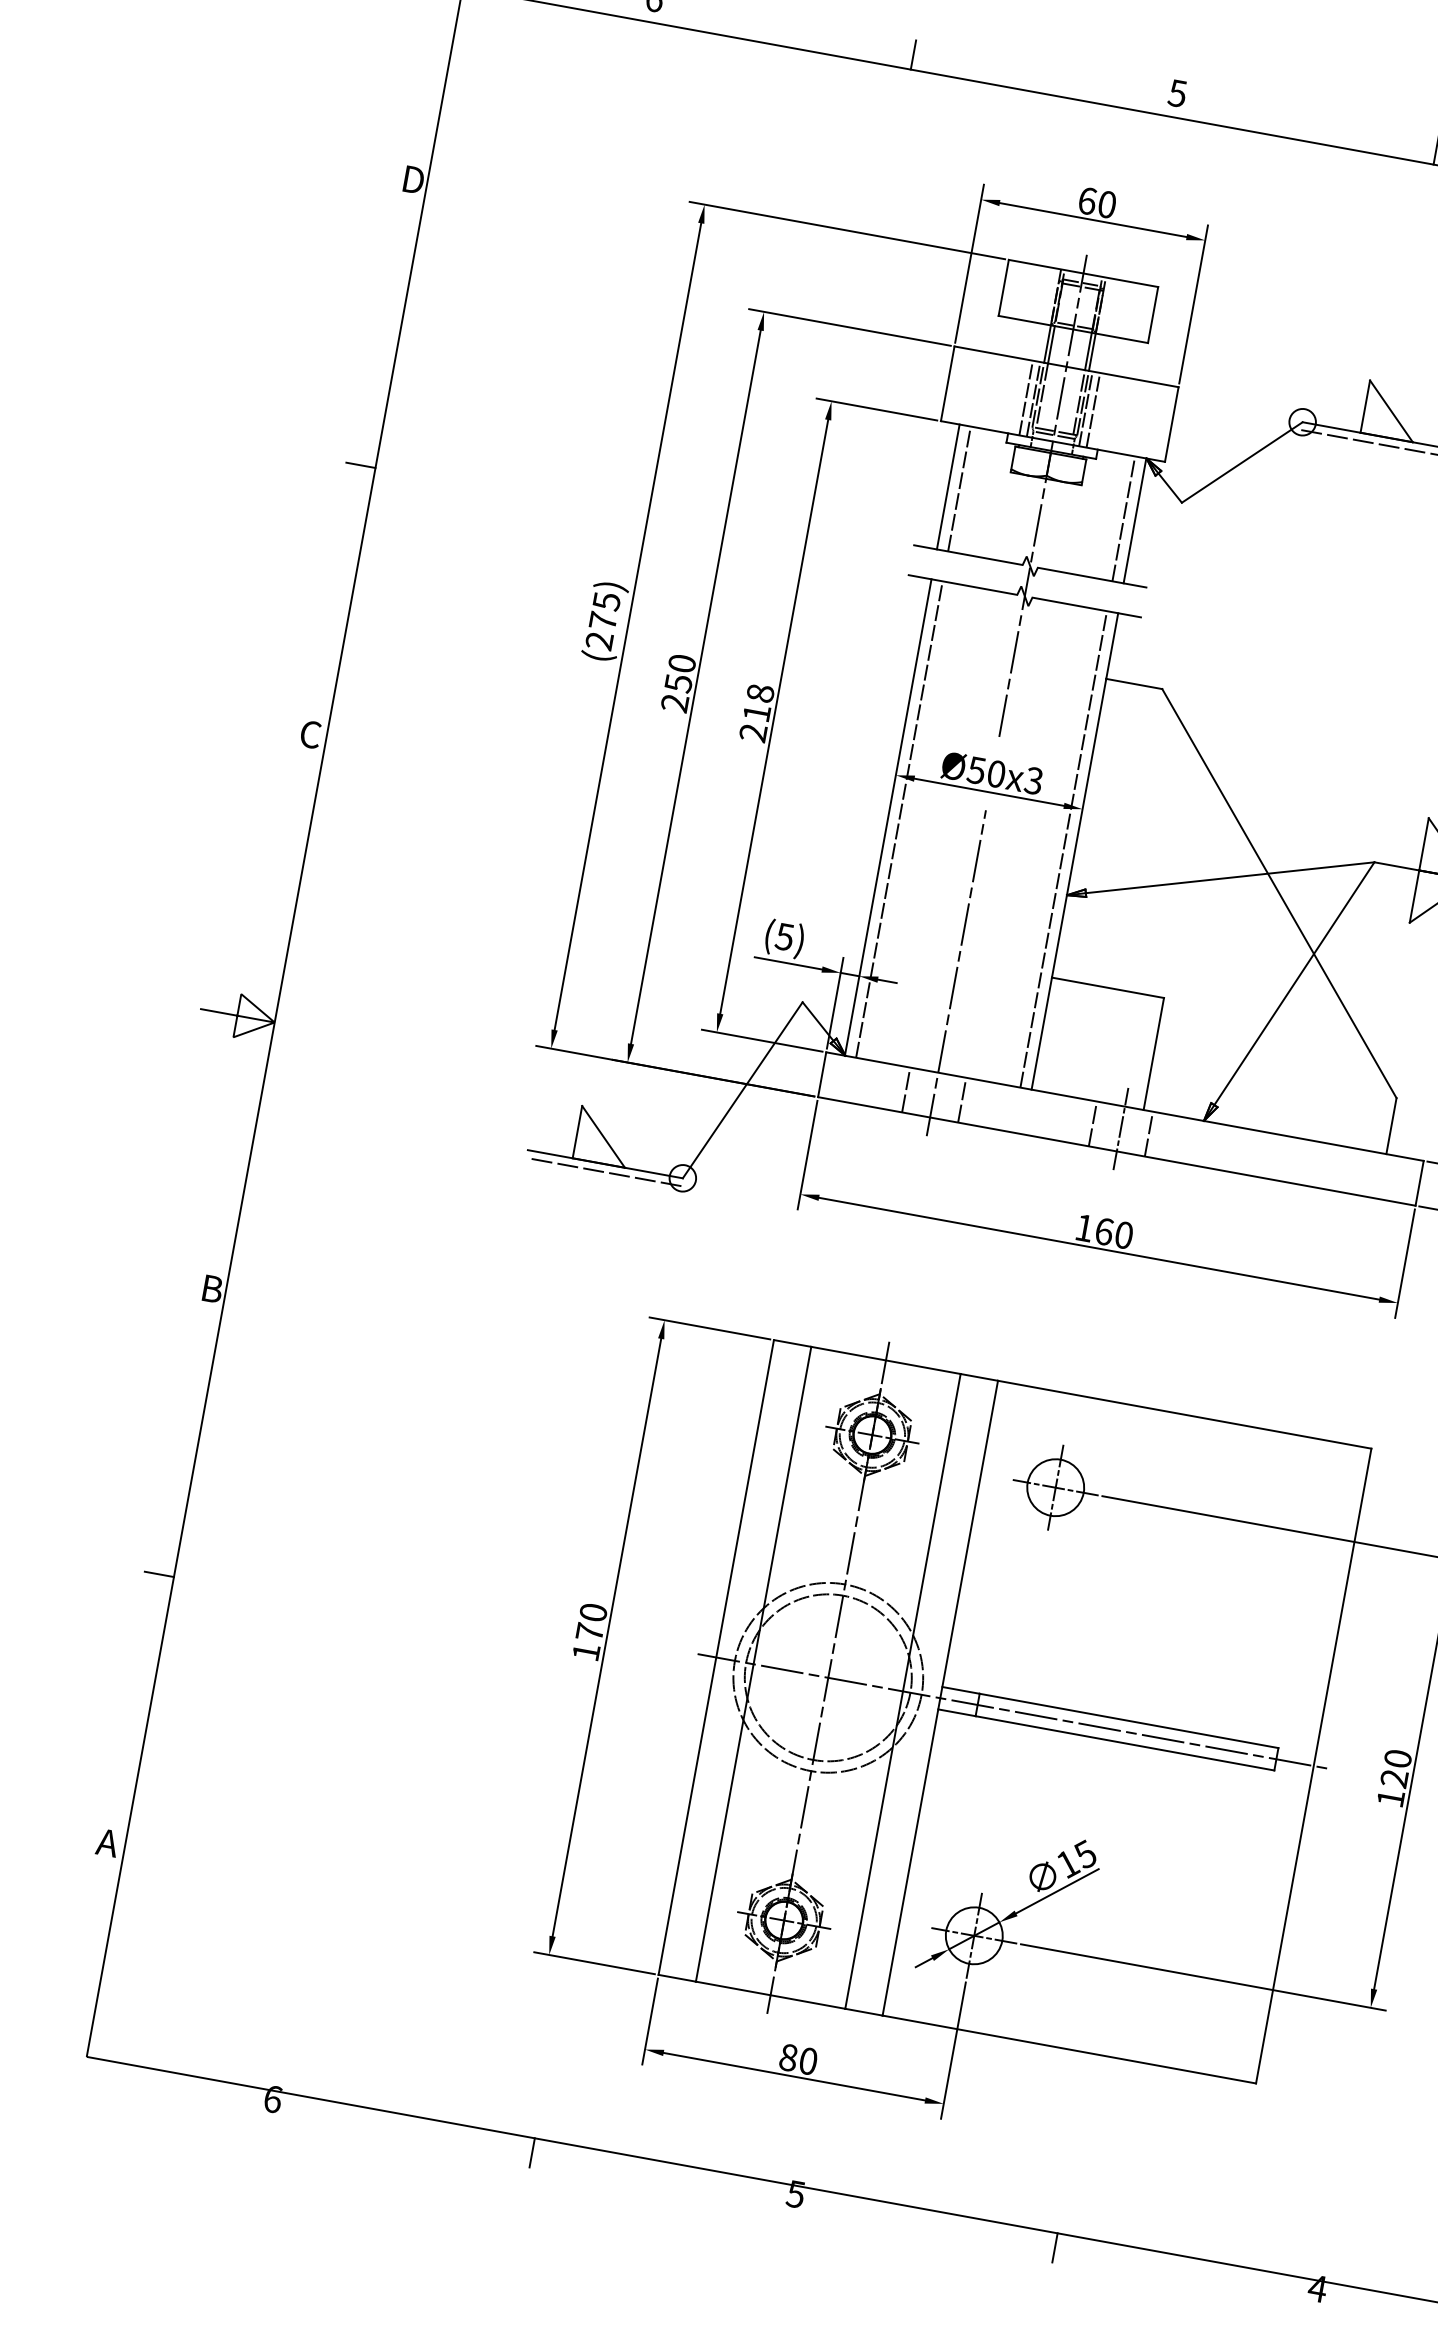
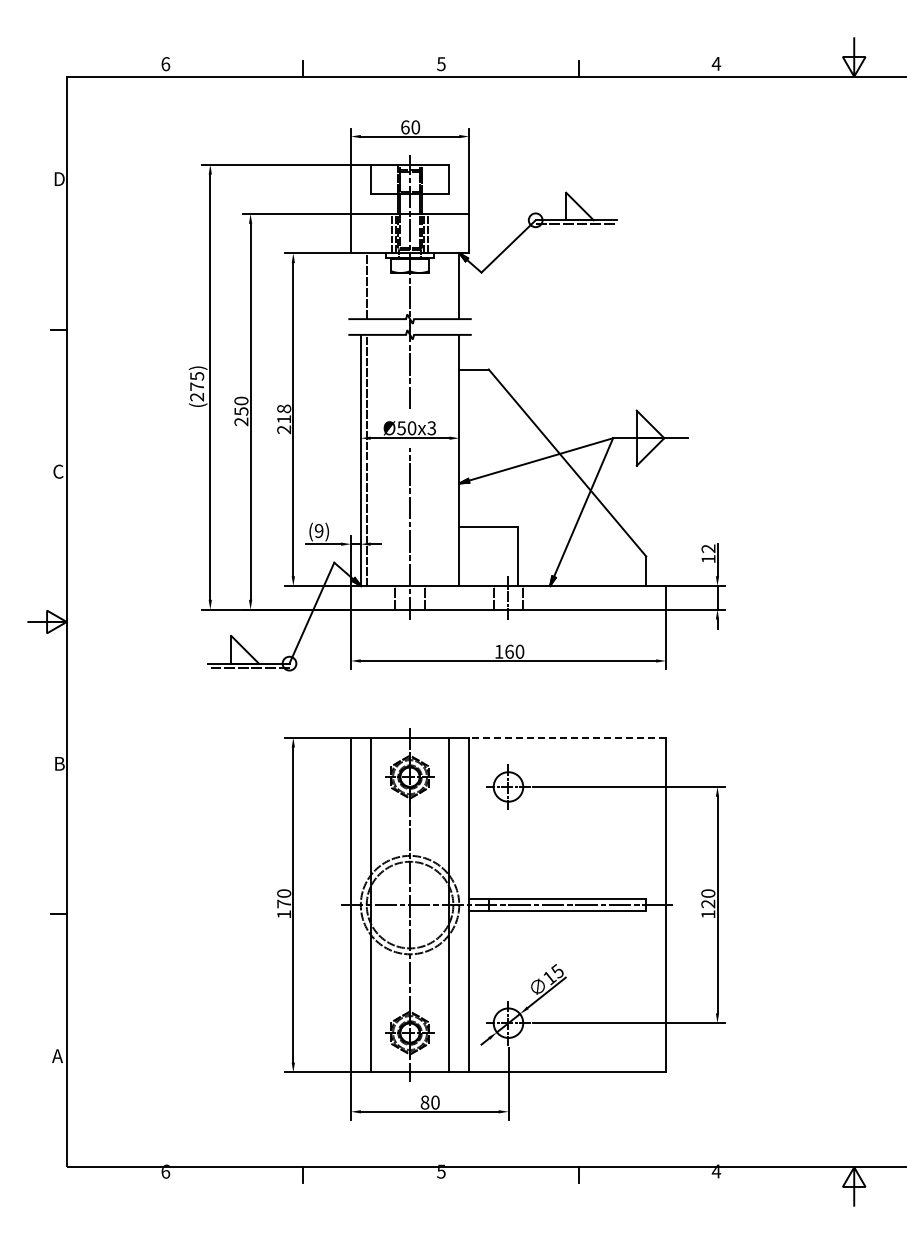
line: (947, 487) -> (360, 286), removed
line: (1123, 519) -> (453, 286), removed
line: (1063, 849) -> (453, 460), removed
text: (783, 935) -> (318, 530), (5) -> (9)
line: (1184, 1414) -> (567, 737), solid -> dashed

